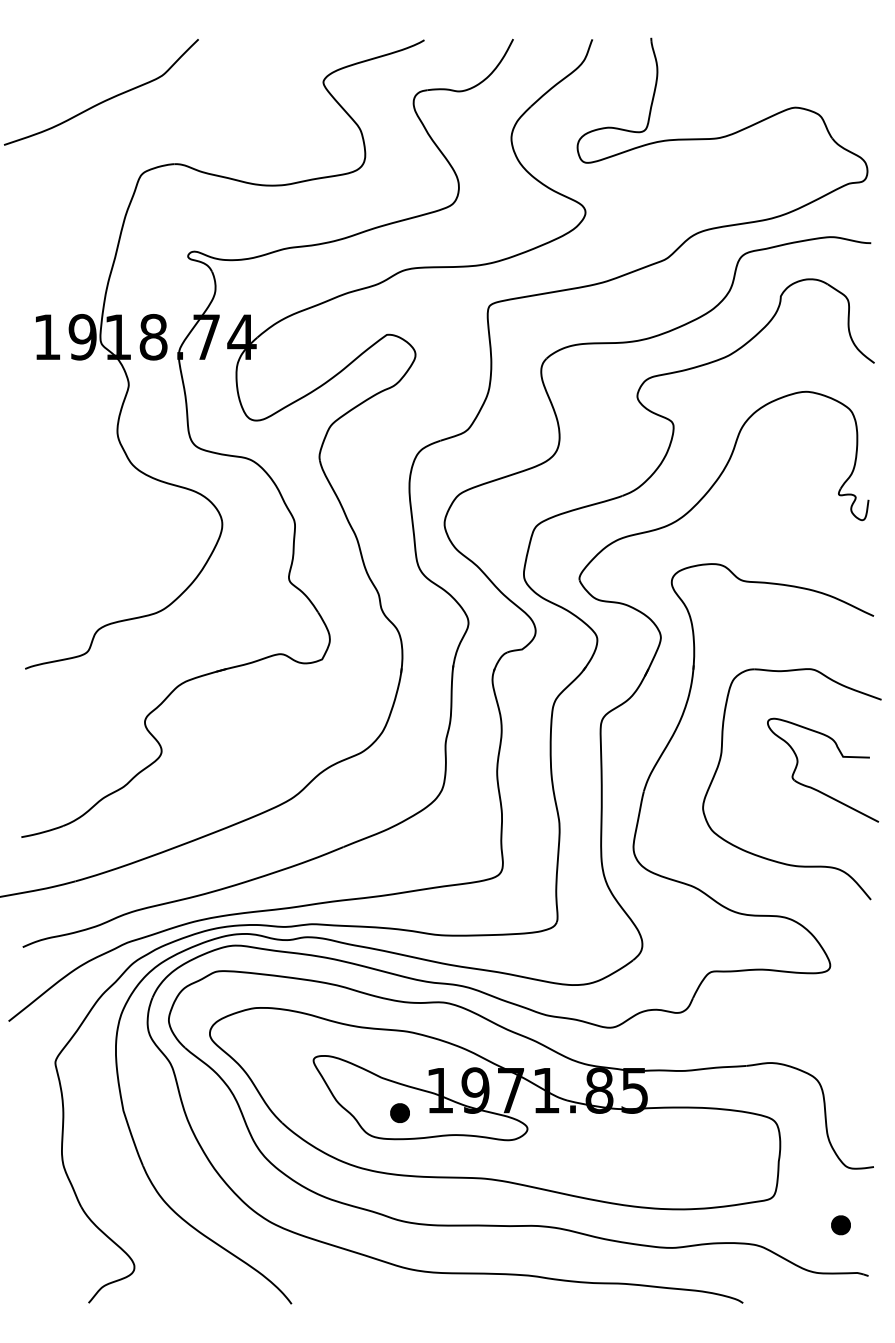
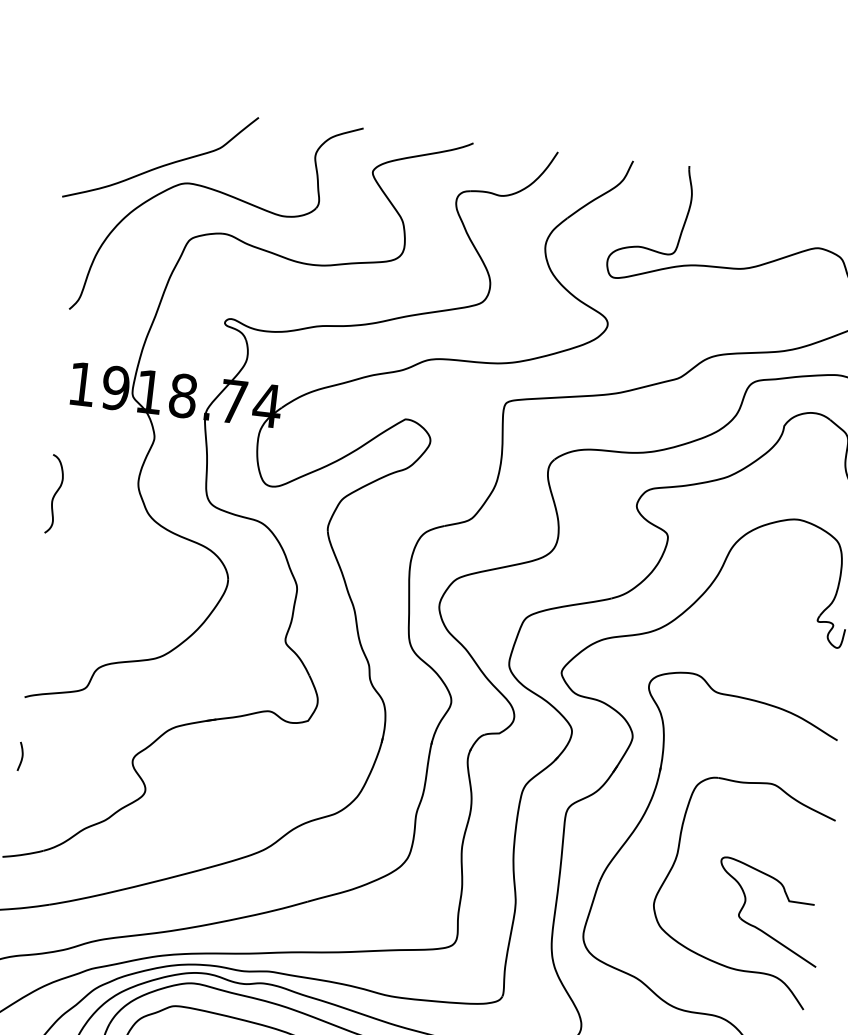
part: (171, 123) -> (223, 194), added
curve: (32, 454) -> (55, 494), added
curve: (29, 730) -> (21, 756), added
part: (813, 787) -> (757, 927), moved

